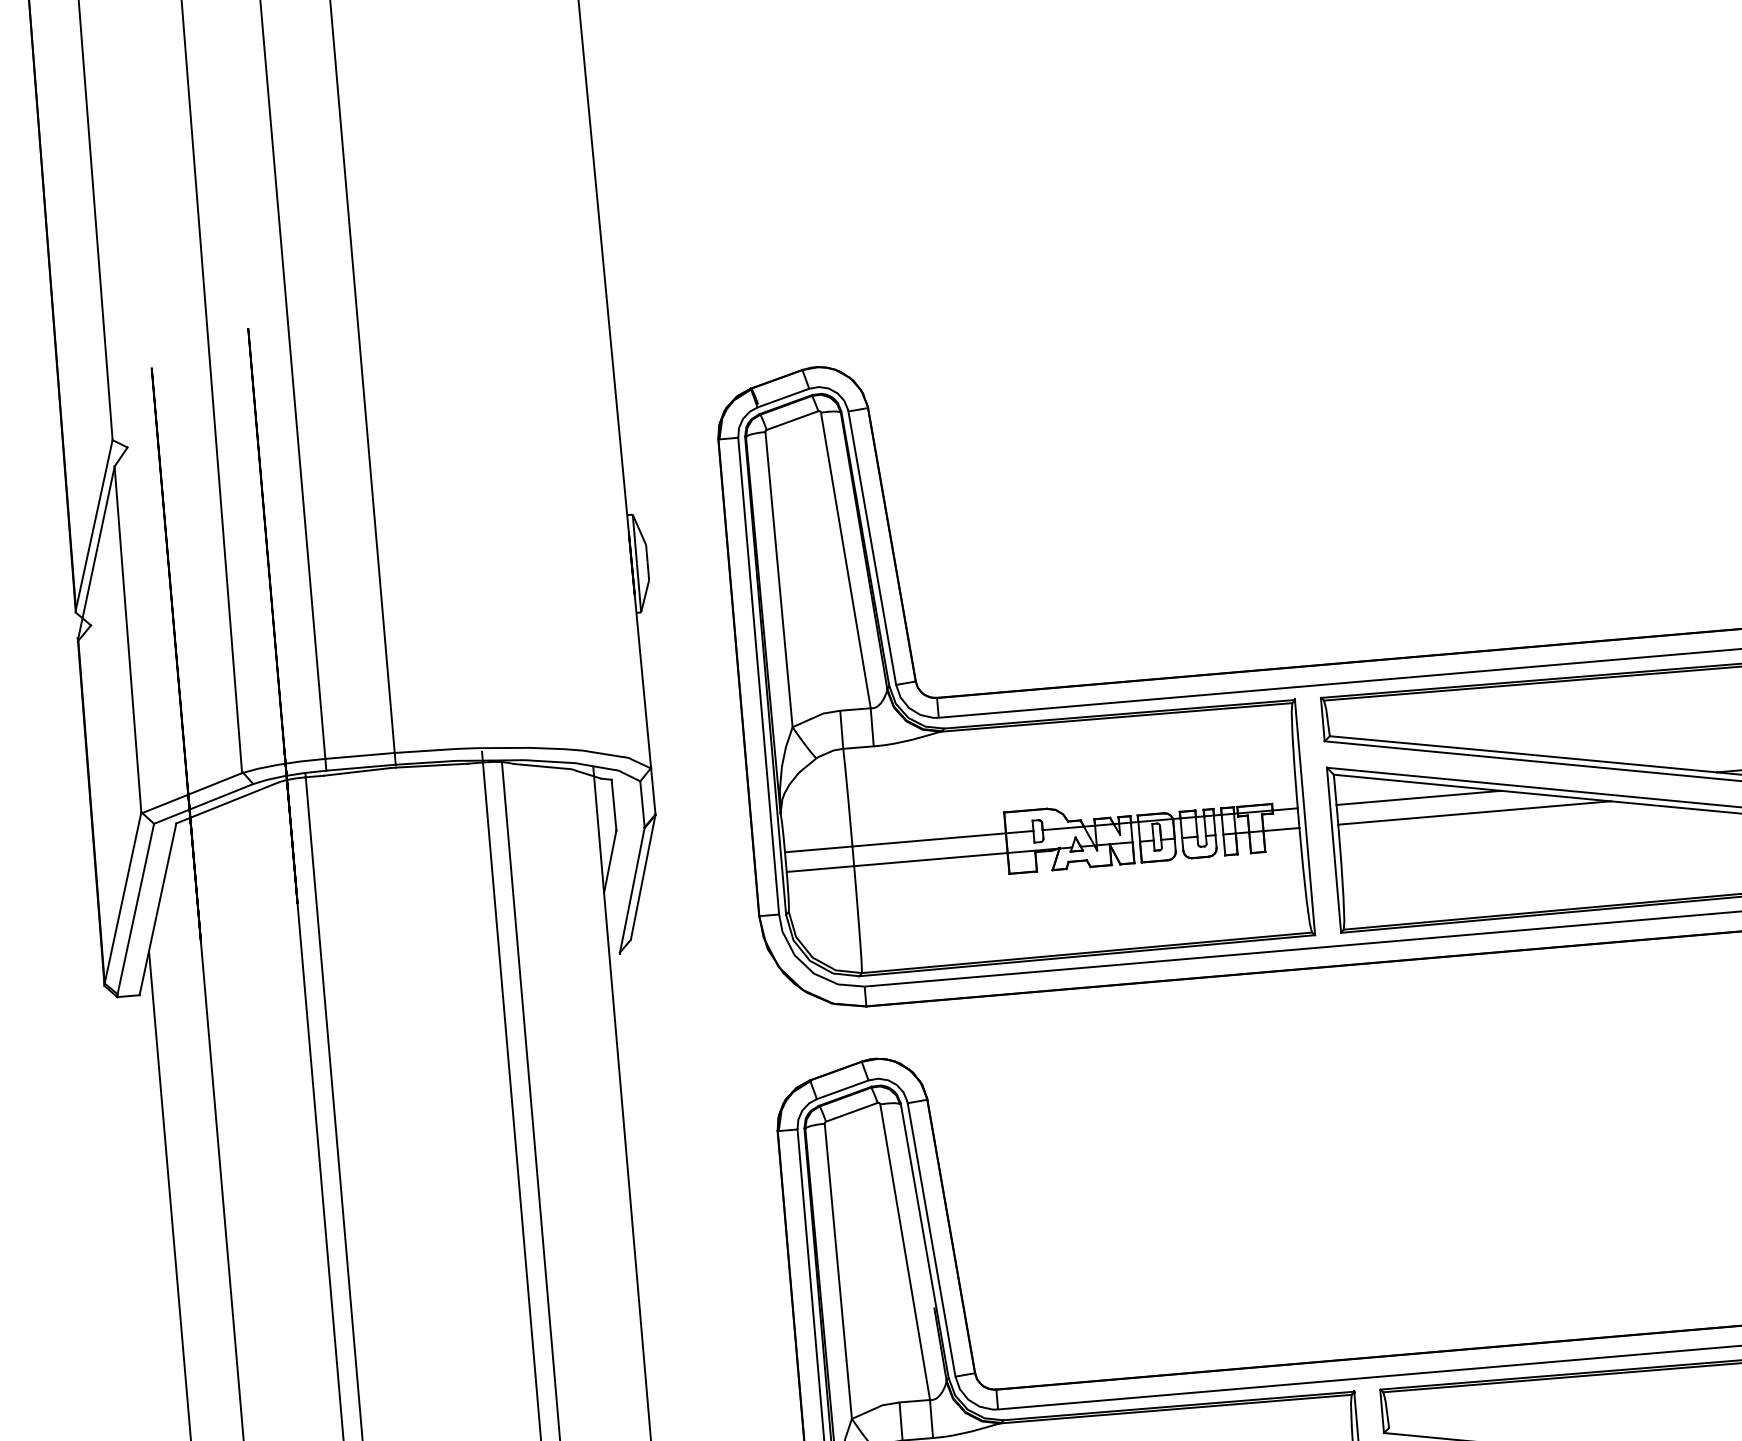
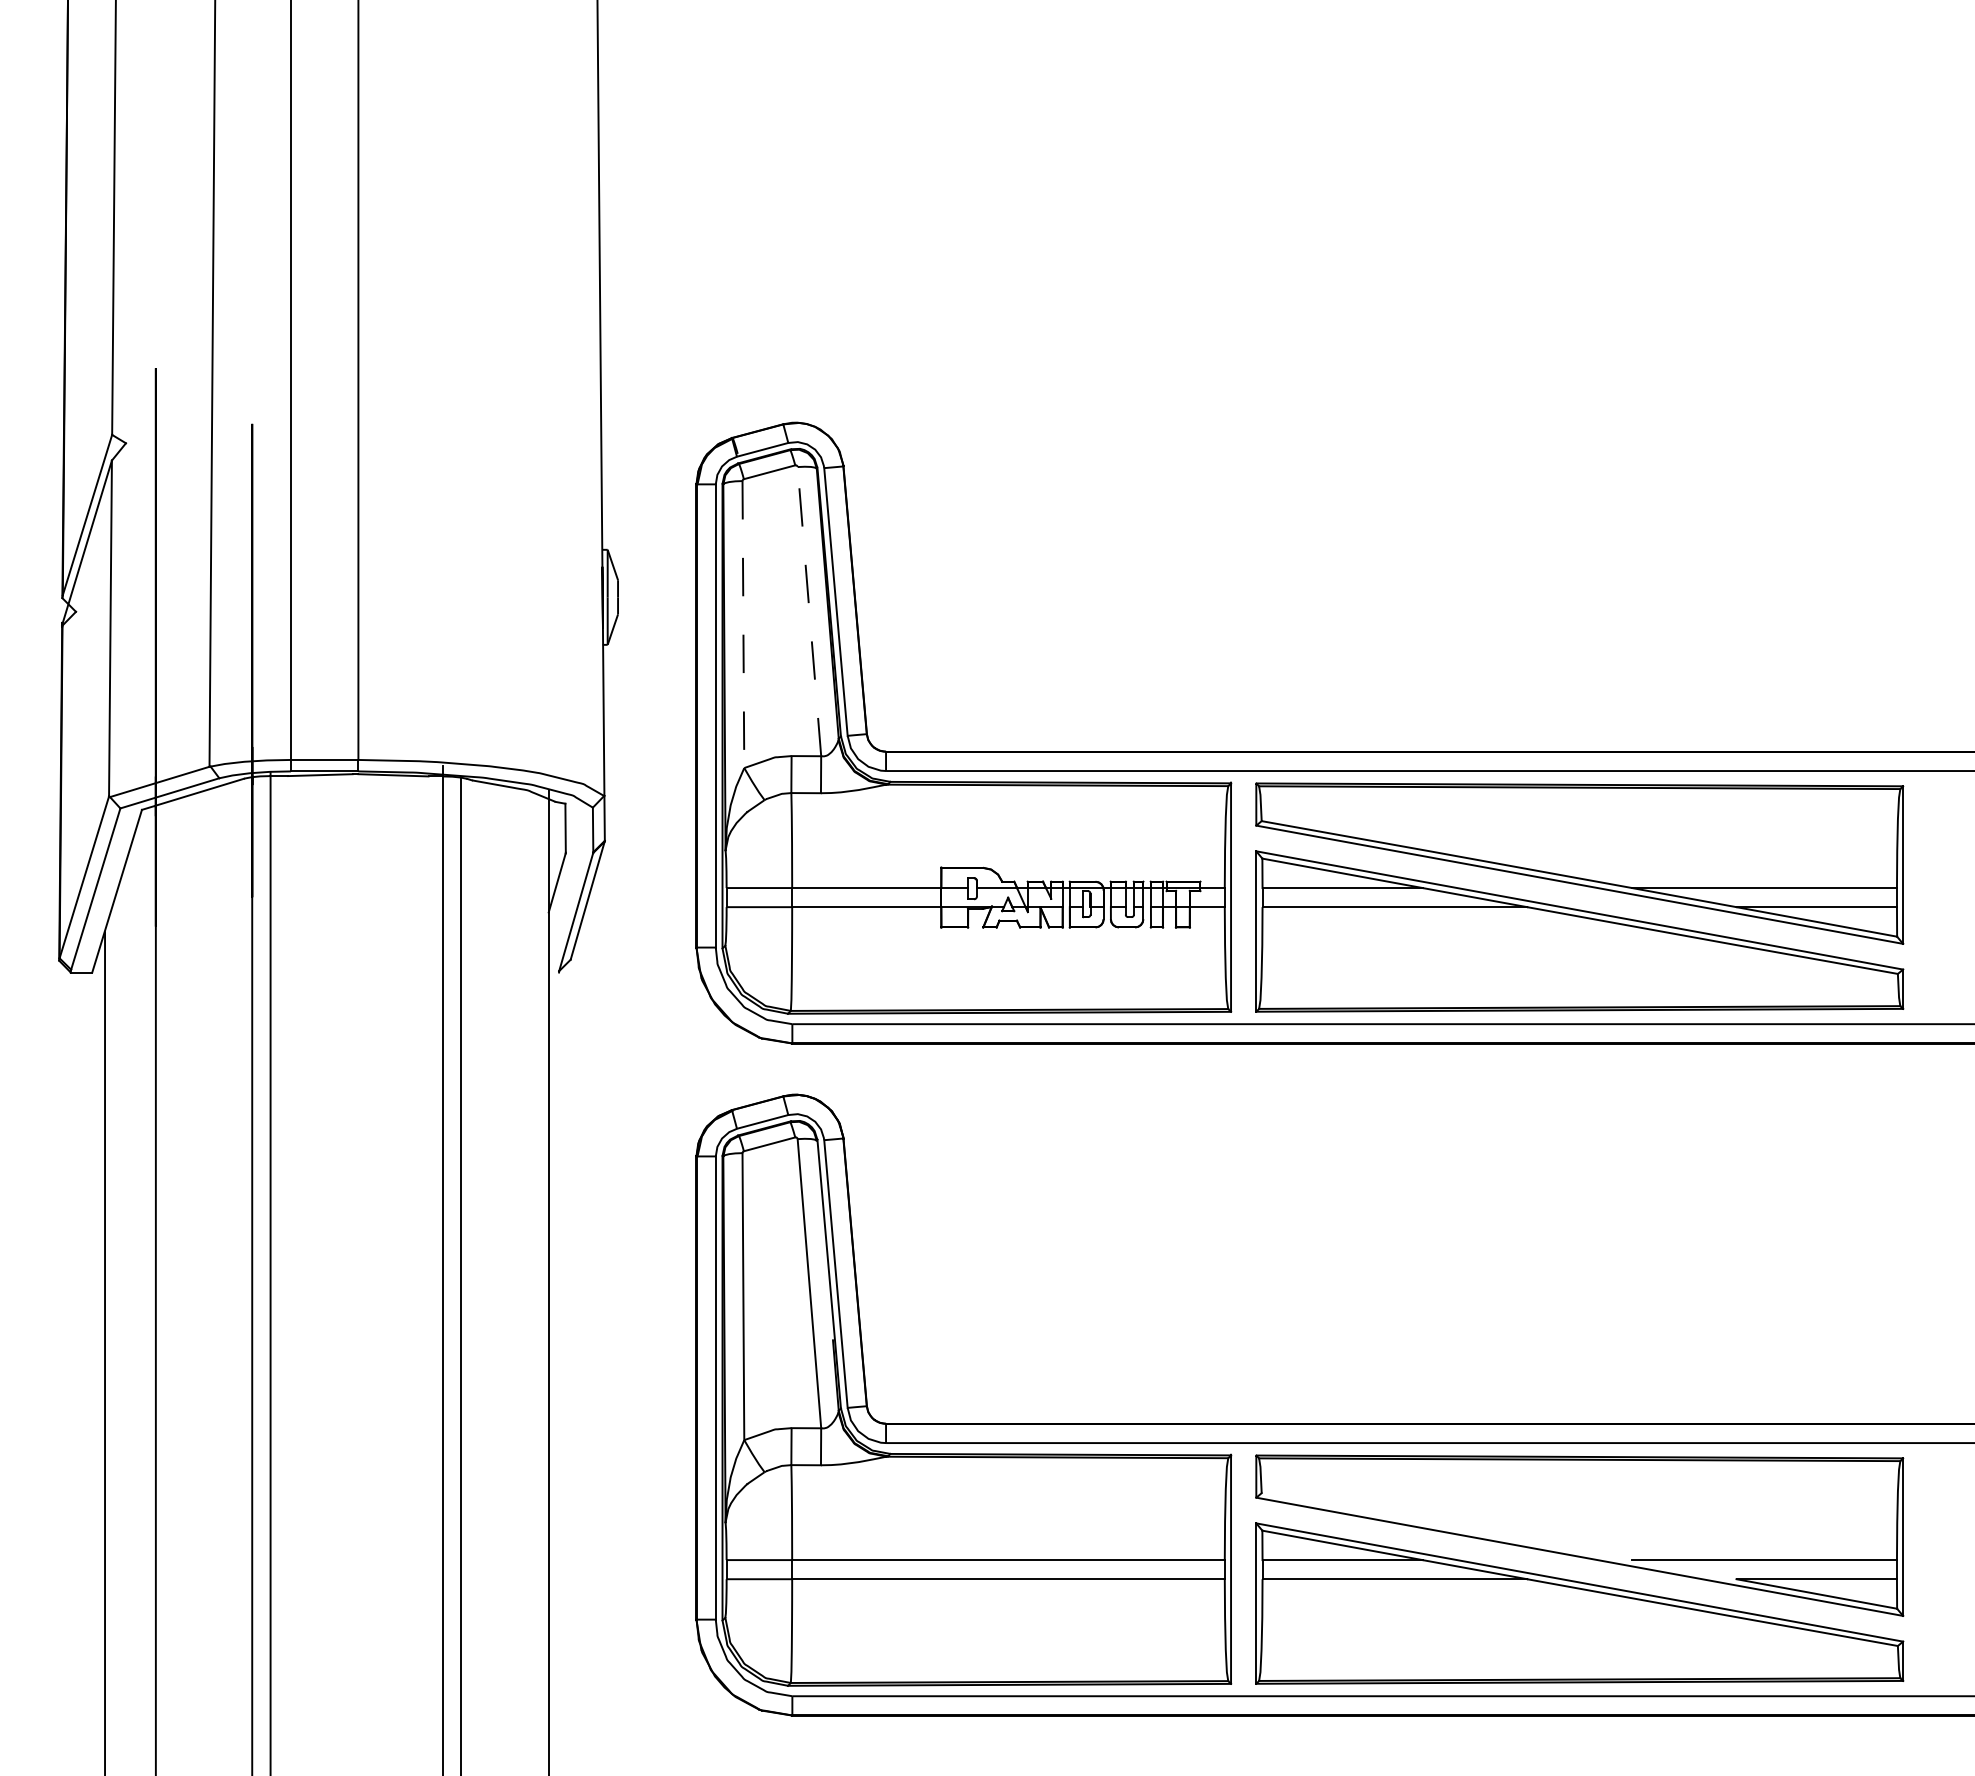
line: (845, 560) -> (809, 611), solid -> dashed
line: (779, 580) -> (743, 625), solid -> dashed

